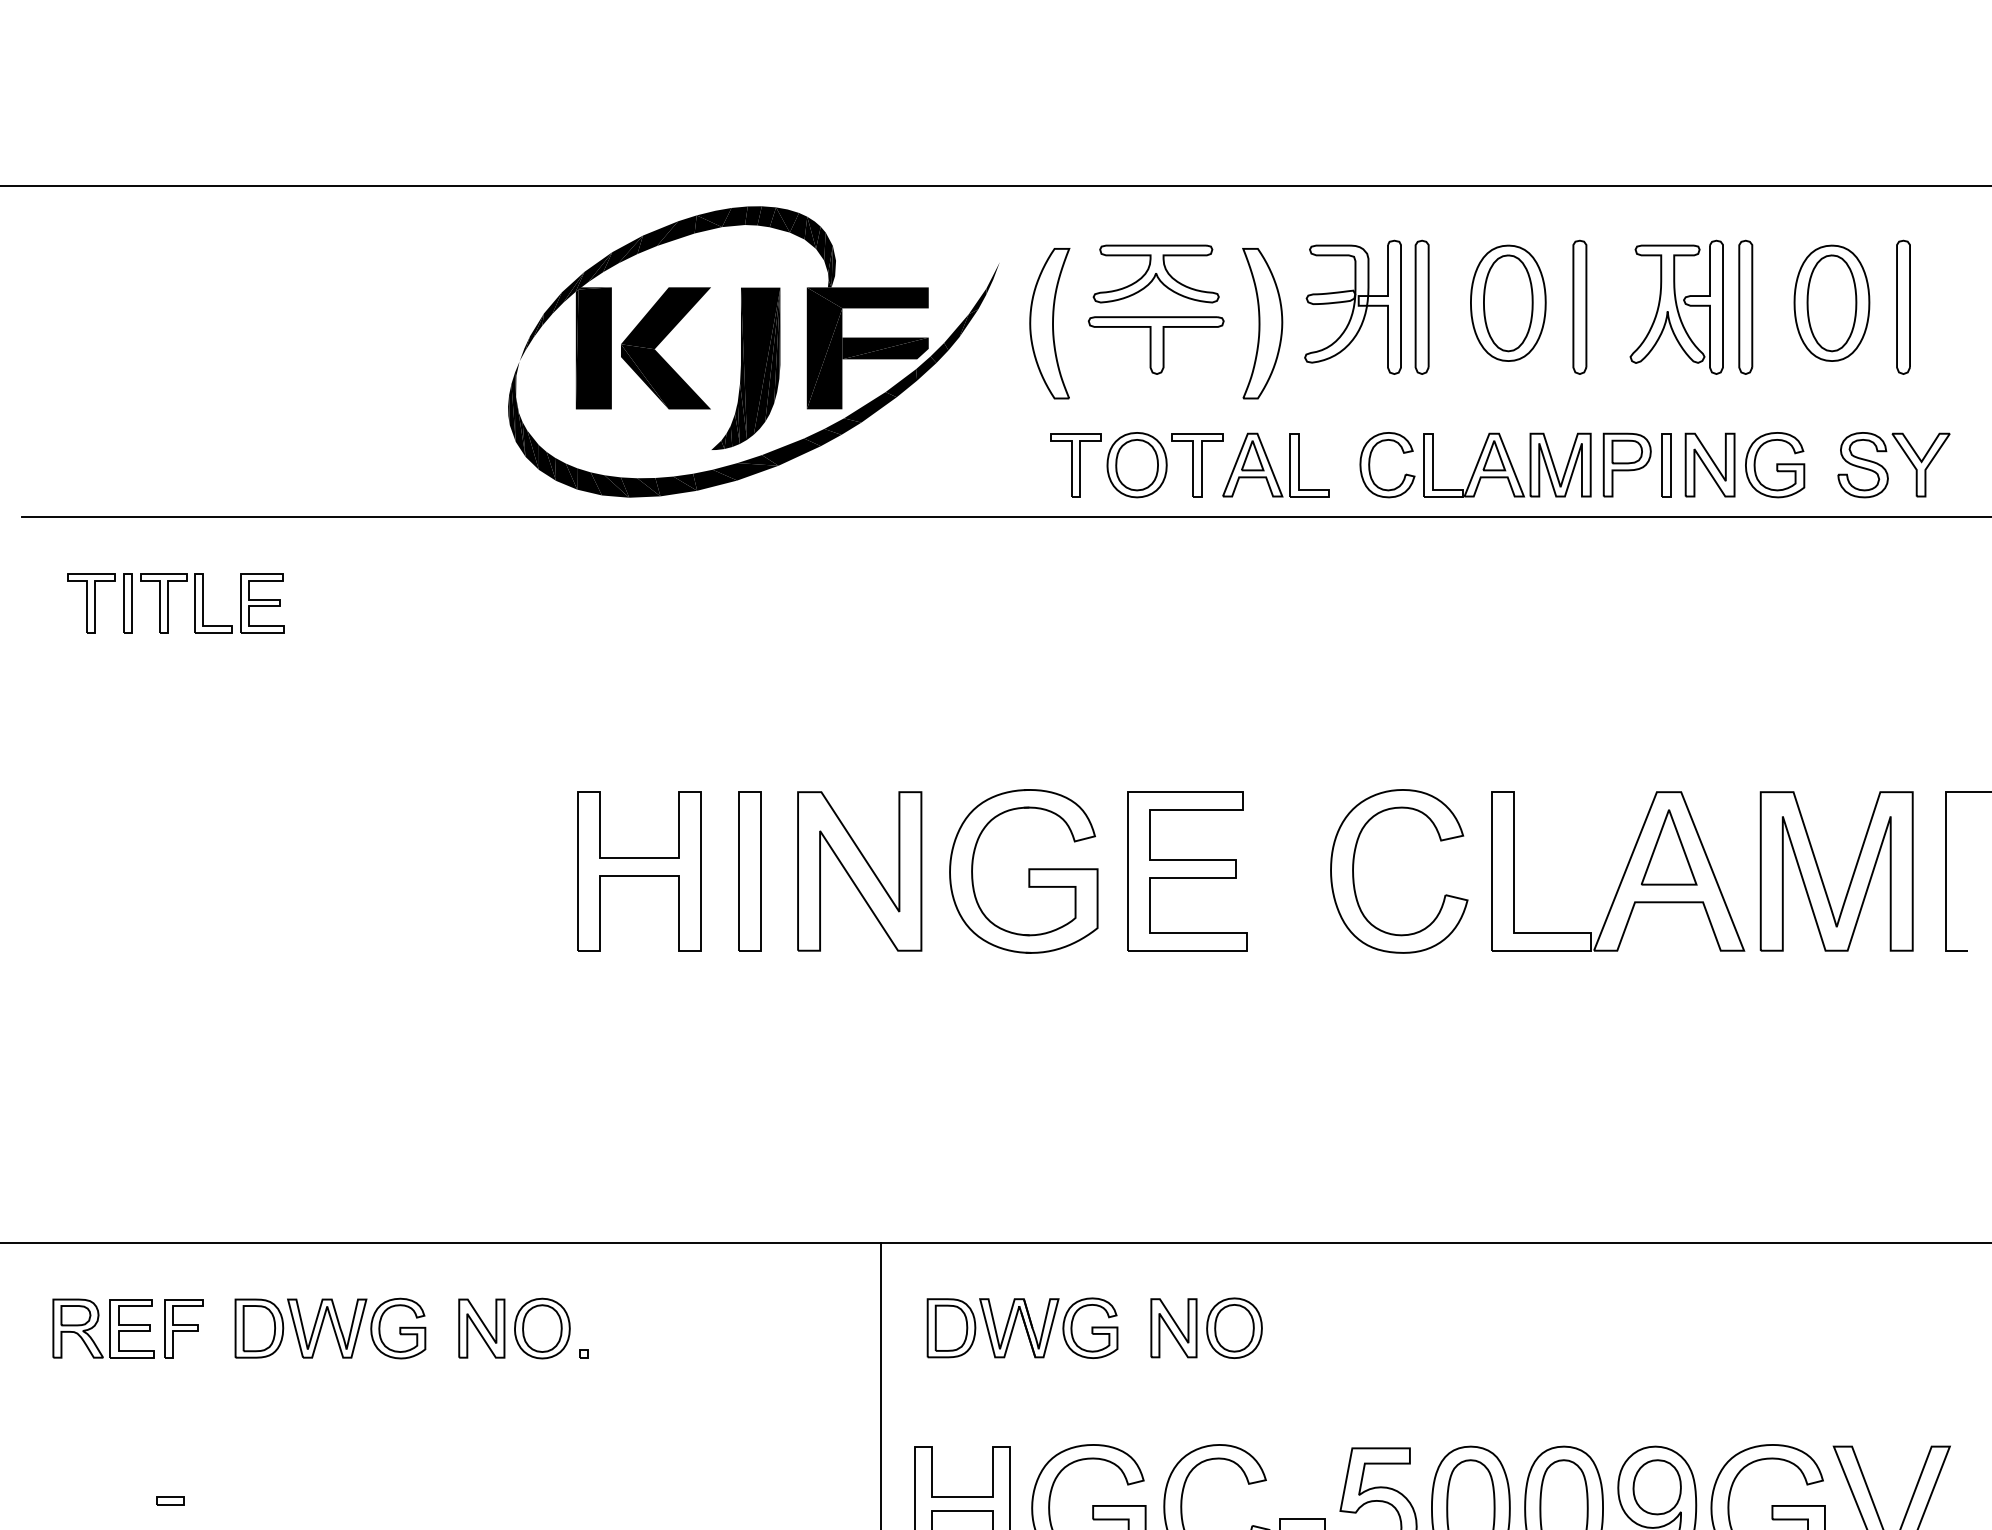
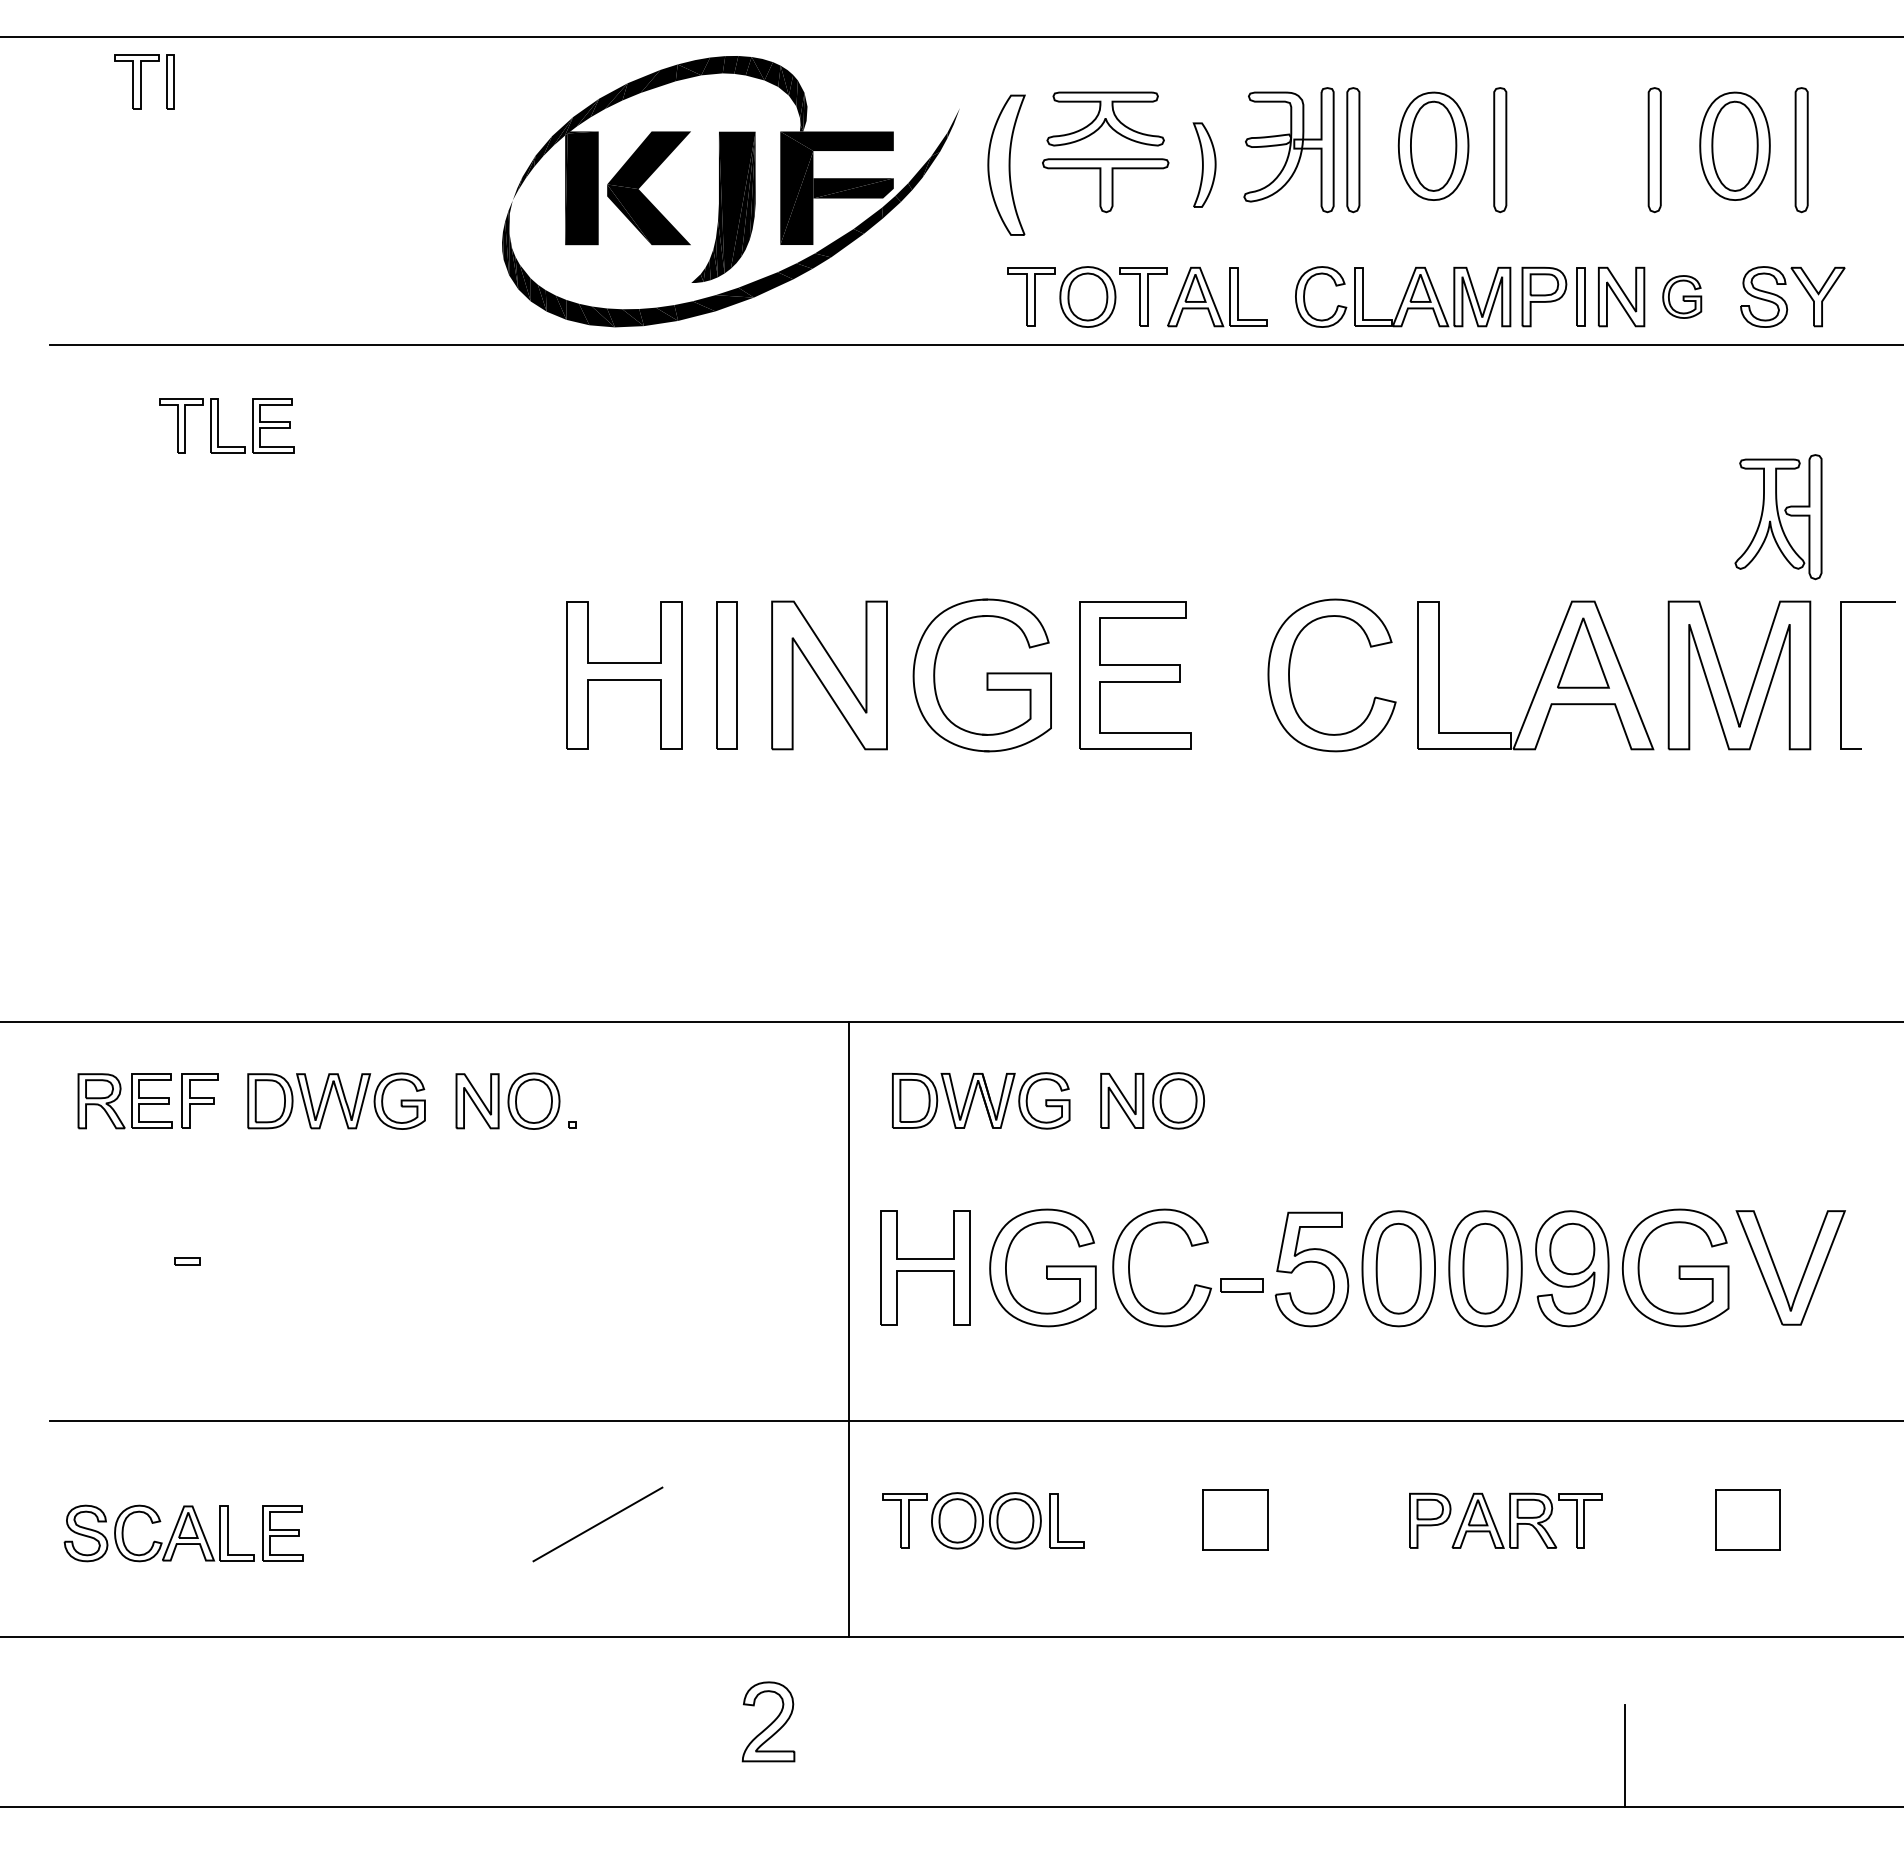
part: (1676, 307) -> (1778, 517), moved
part: (1262, 322) -> (1204, 164), size x0.6
part: (1775, 464) -> (1682, 296), size x0.7
part: (99, 603) -> (144, 81), moved

